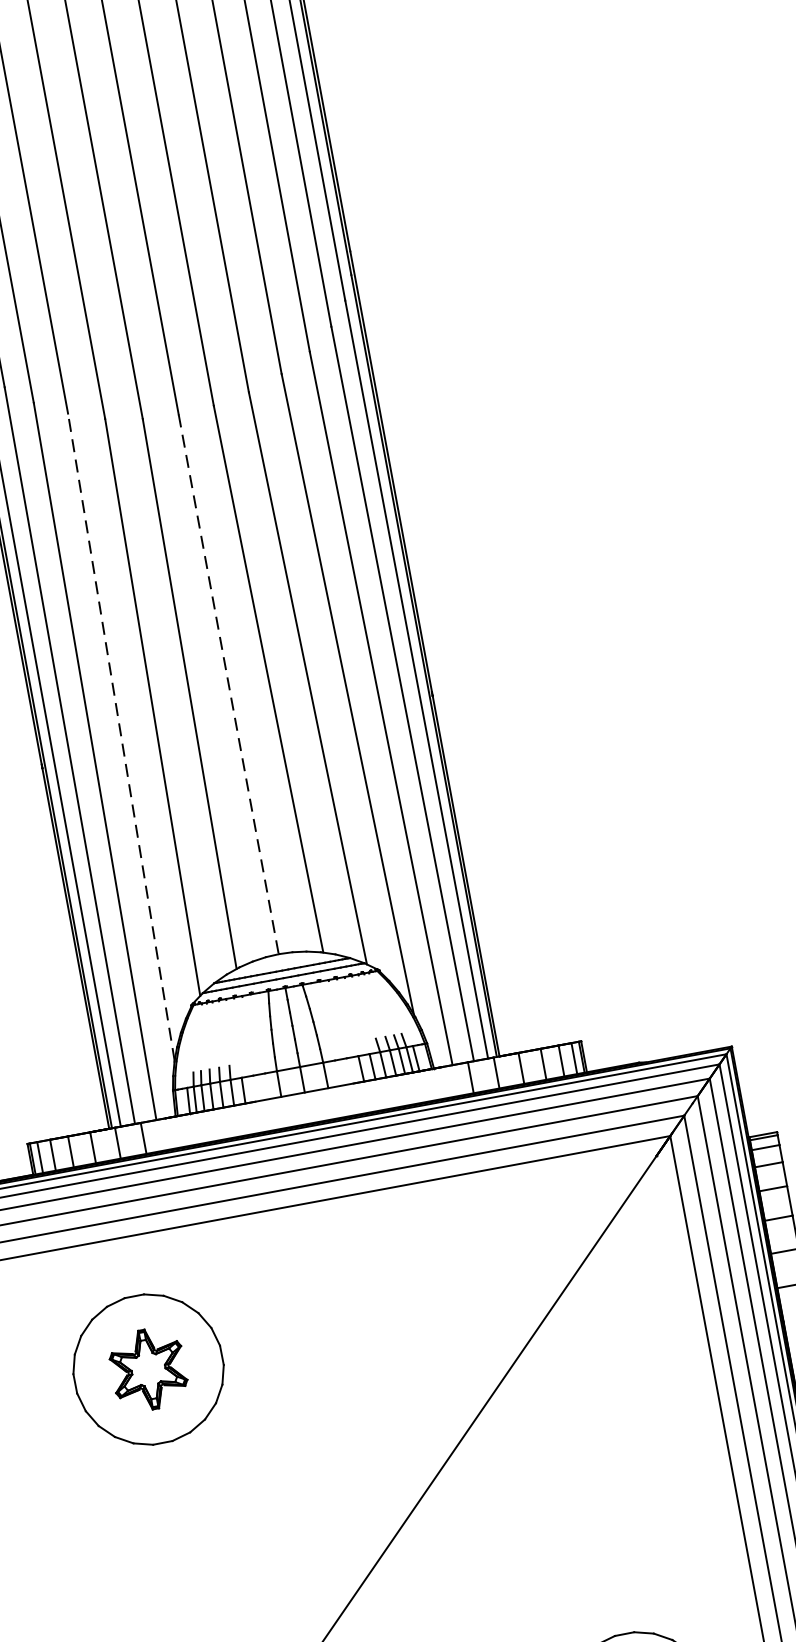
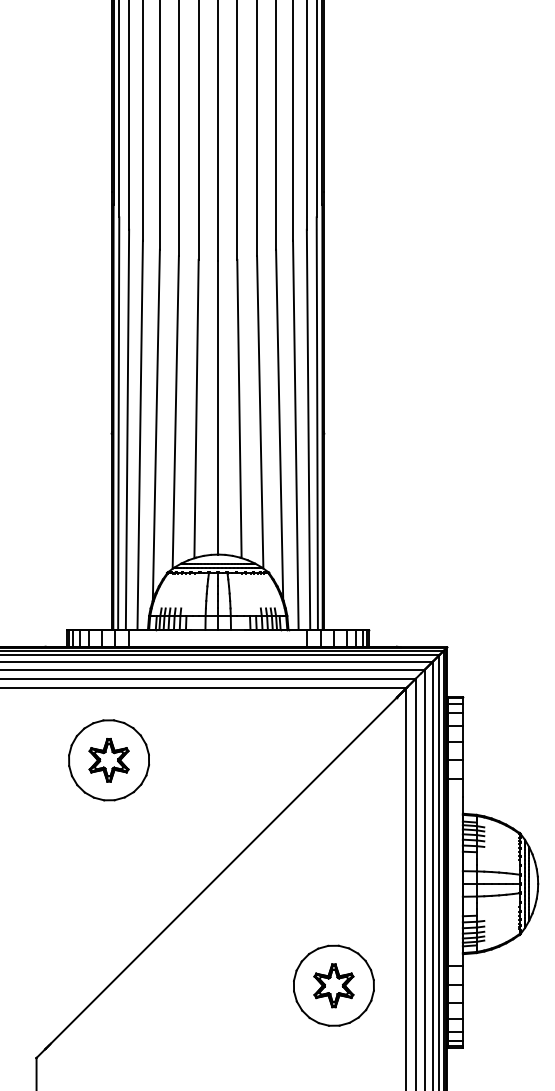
line: (227, 683) -> (217, 407), dashed -> solid
line: (121, 736) -> (156, 424), dashed -> solid

